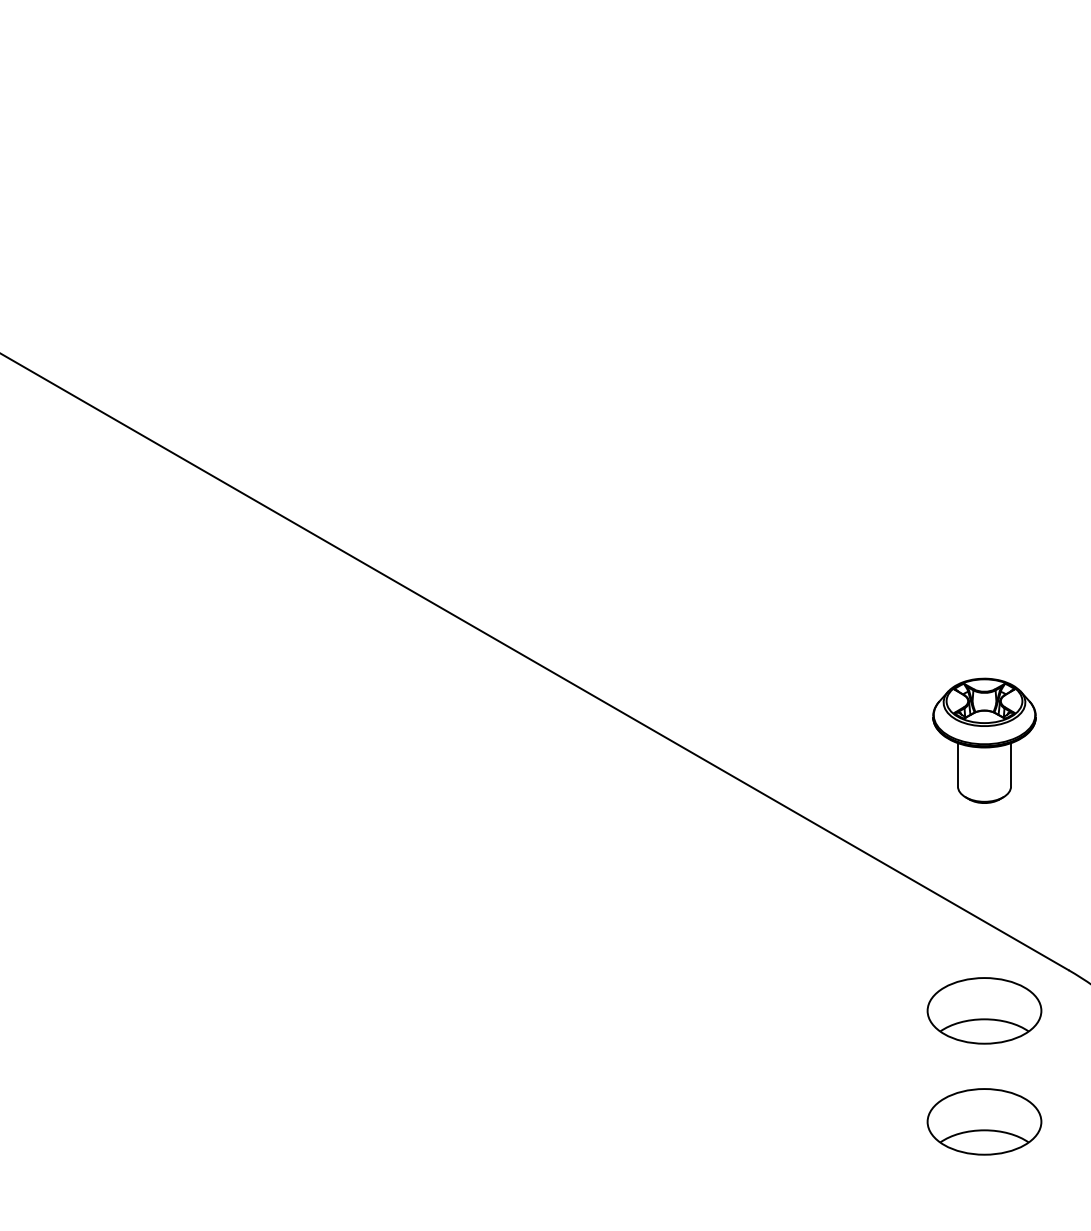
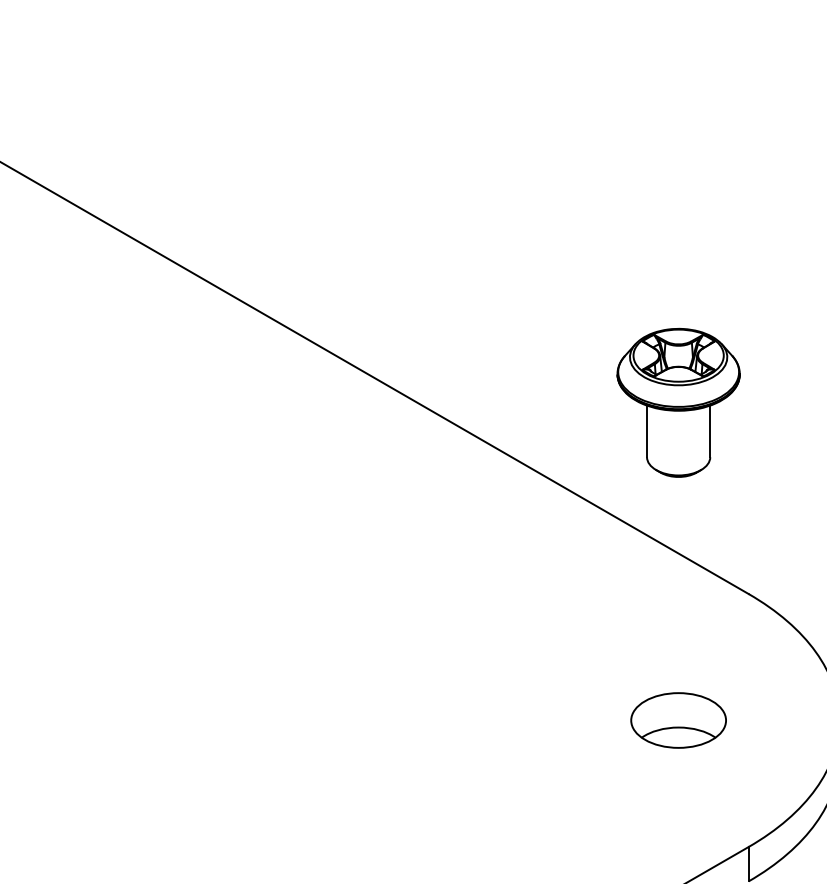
part: (984, 740) -> (678, 402), size x1.43
part: (984, 1010) -> (678, 627), removed

